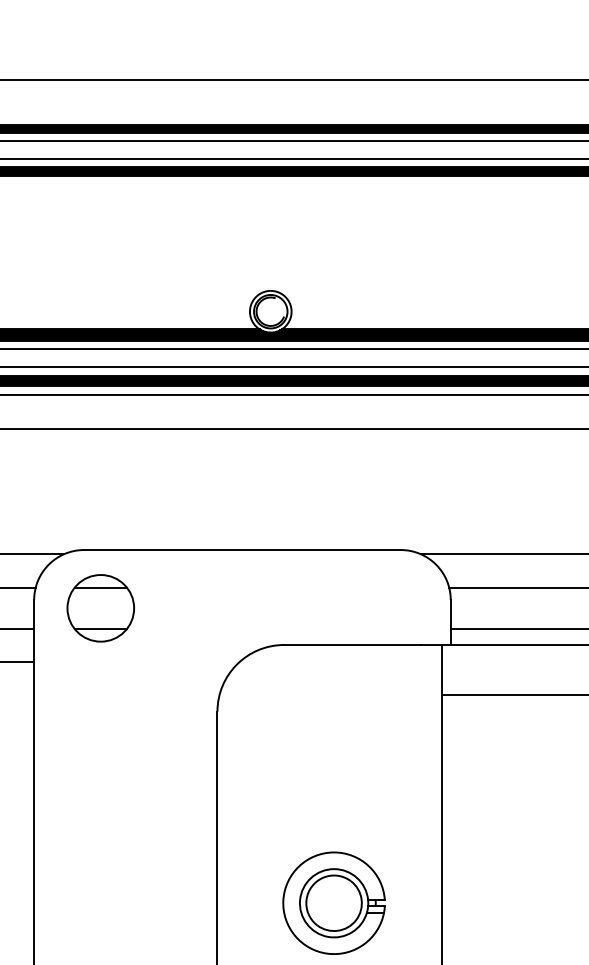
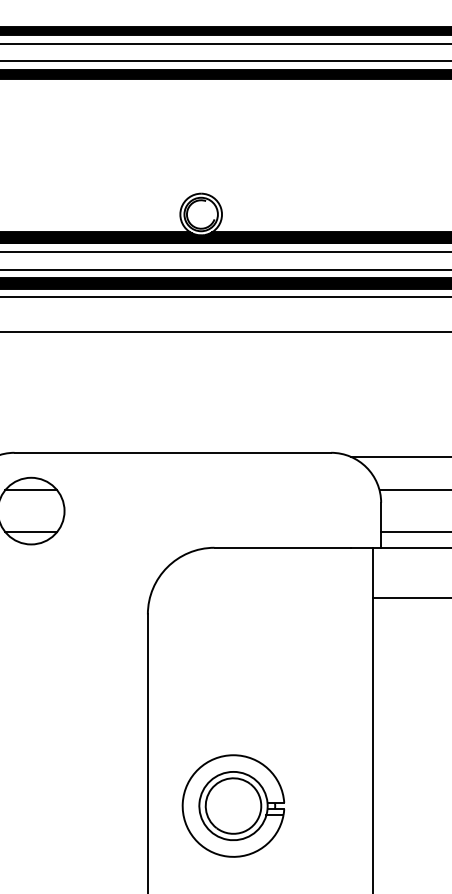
part: (333, 902) -> (232, 805), moved

